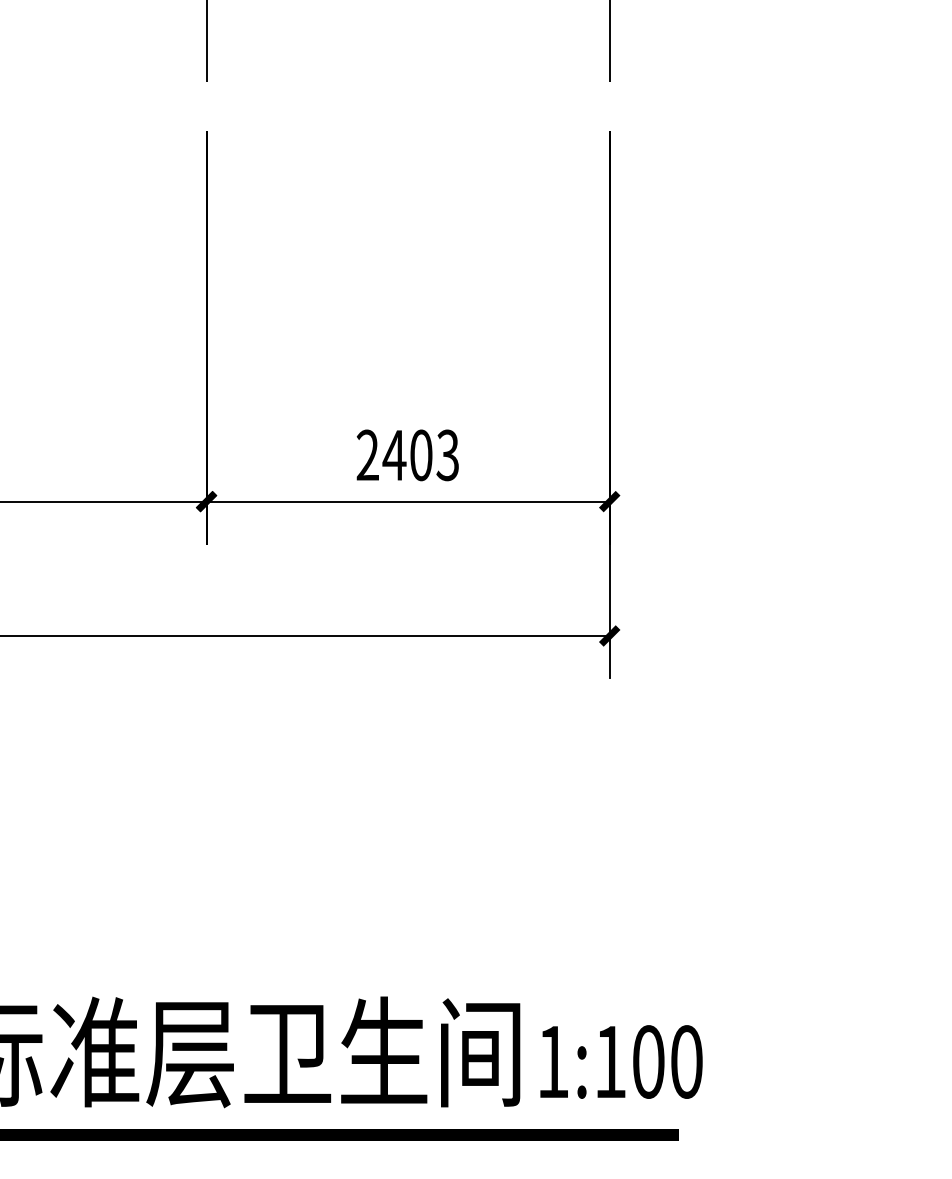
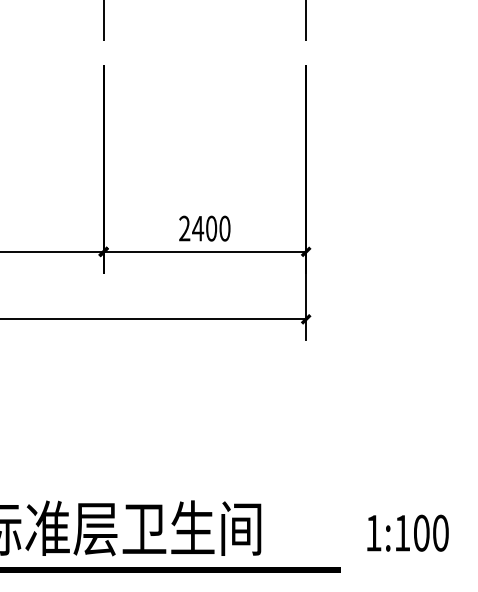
text: (447, 455) -> (224, 228), 2403 -> 2400
text: (620, 1060) -> (407, 532), moved

